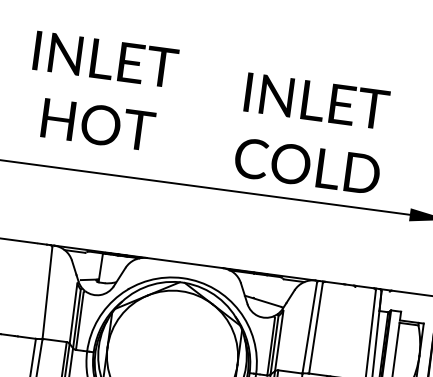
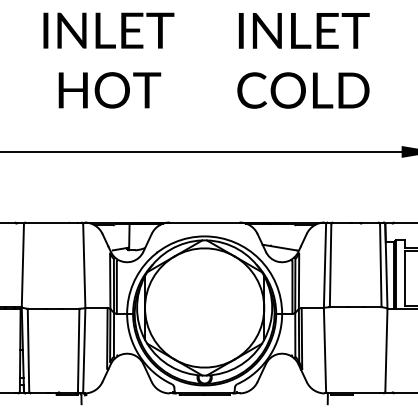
text: (101, 92) -> (108, 60), moved
text: (311, 133) -> (303, 60), moved

